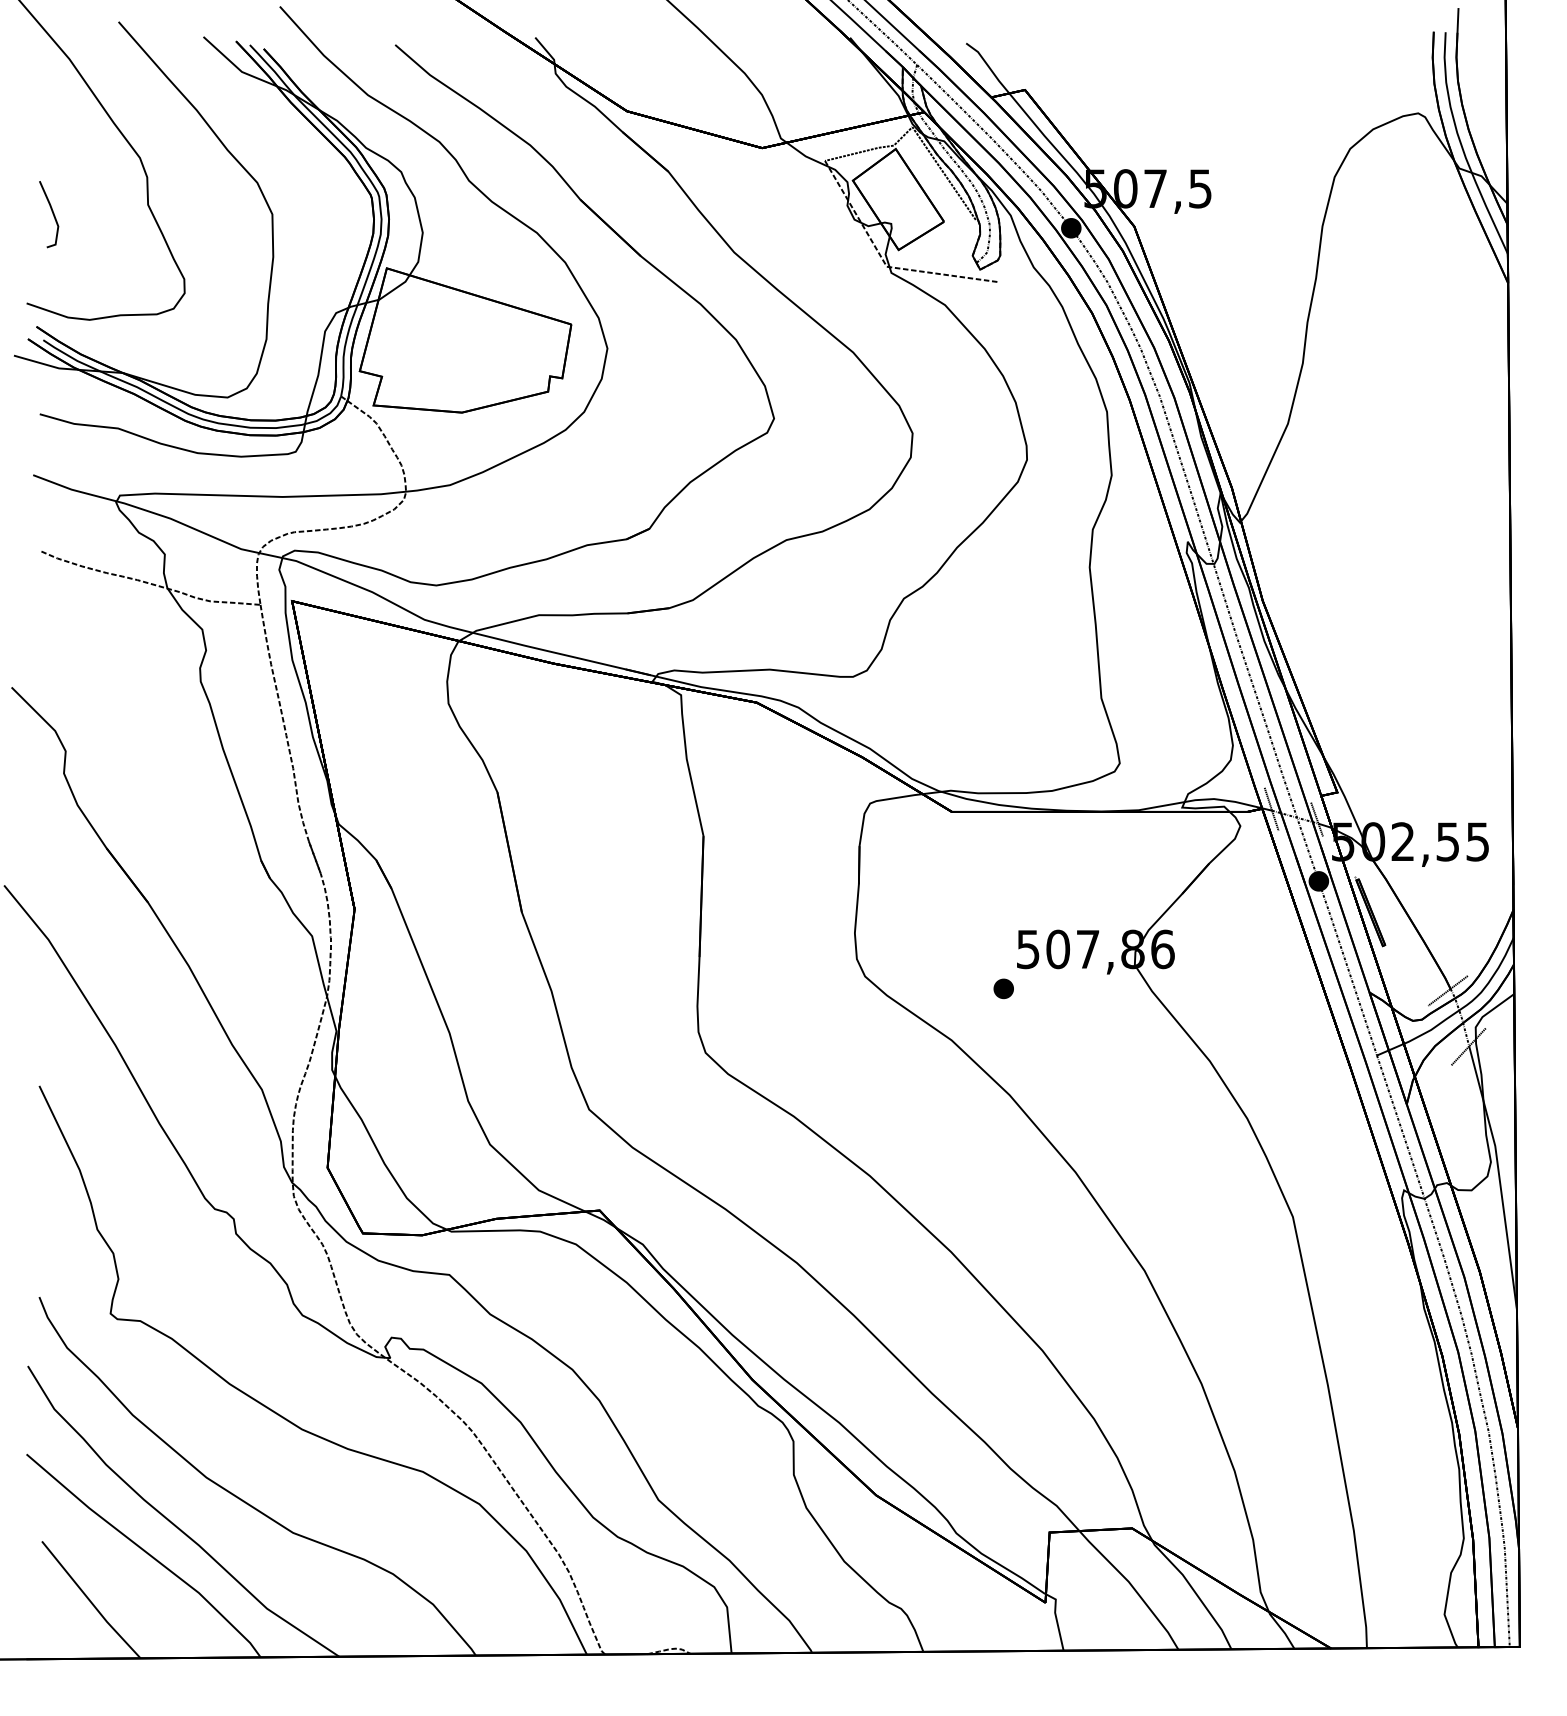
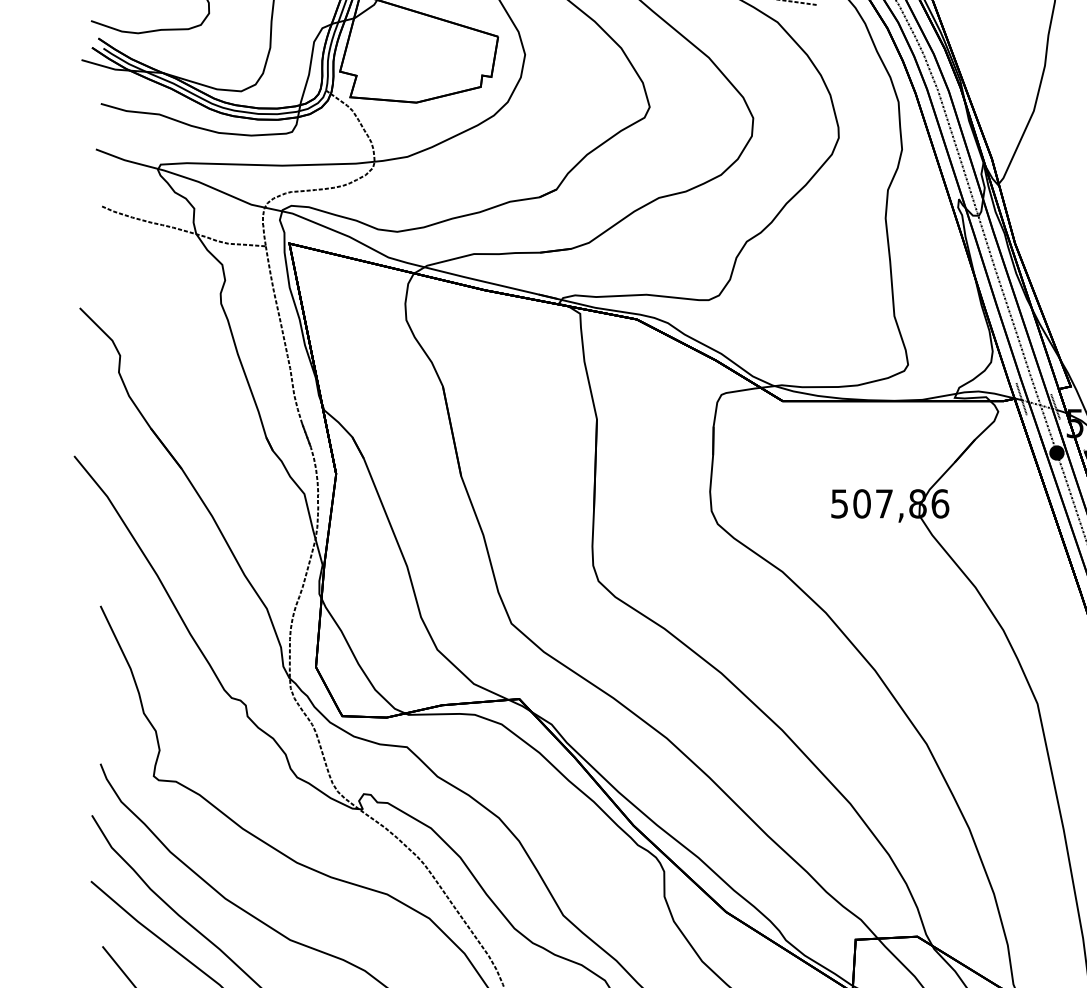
part: (1003, 988) -> (821, 533), removed

